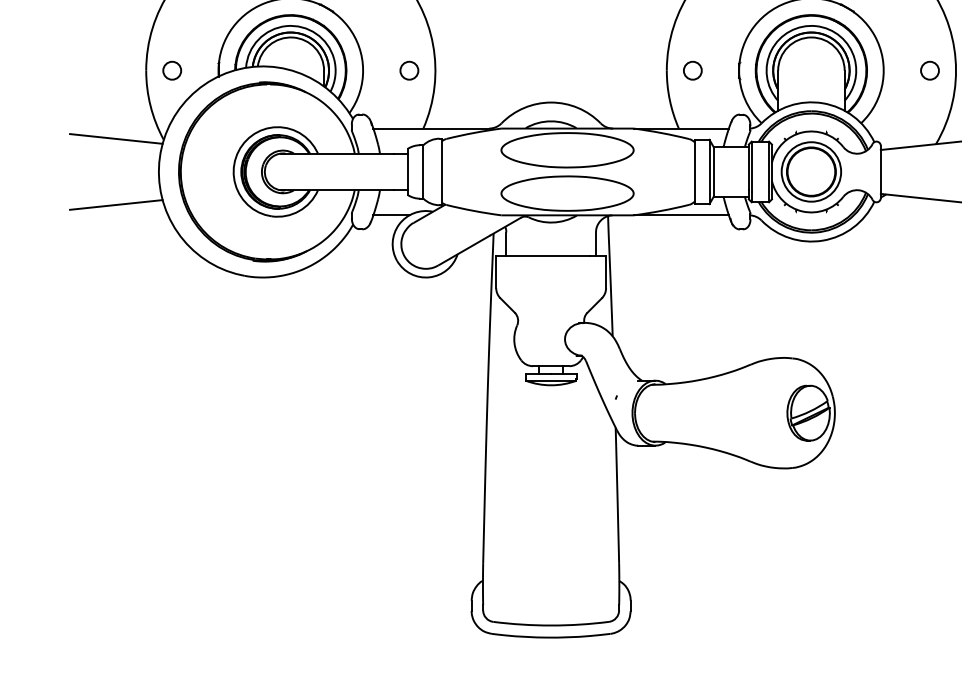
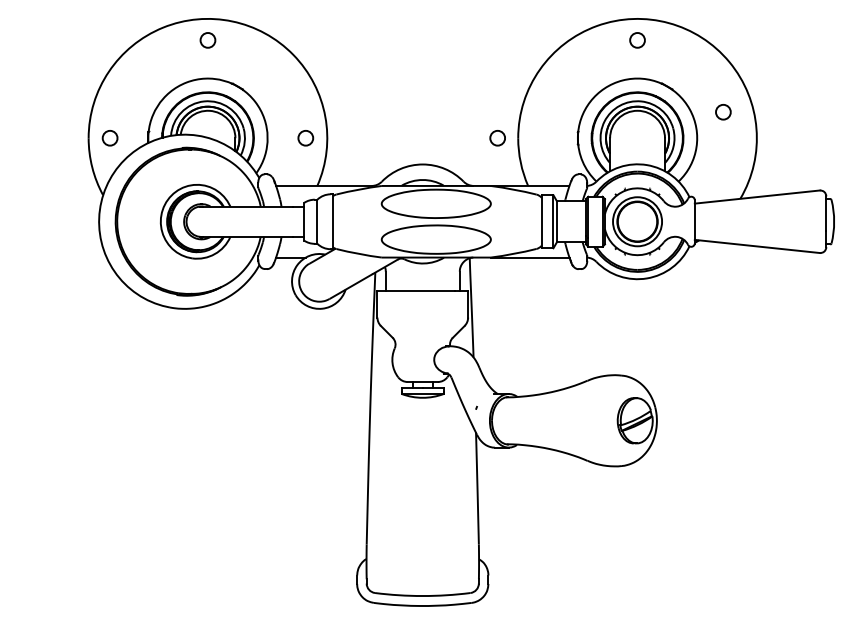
circle: (692, 71) -> (497, 138), moved
circle: (930, 71) -> (723, 112), moved
line: (115, 138) -> (63, 194), removed
line: (115, 204) -> (63, 248), removed

